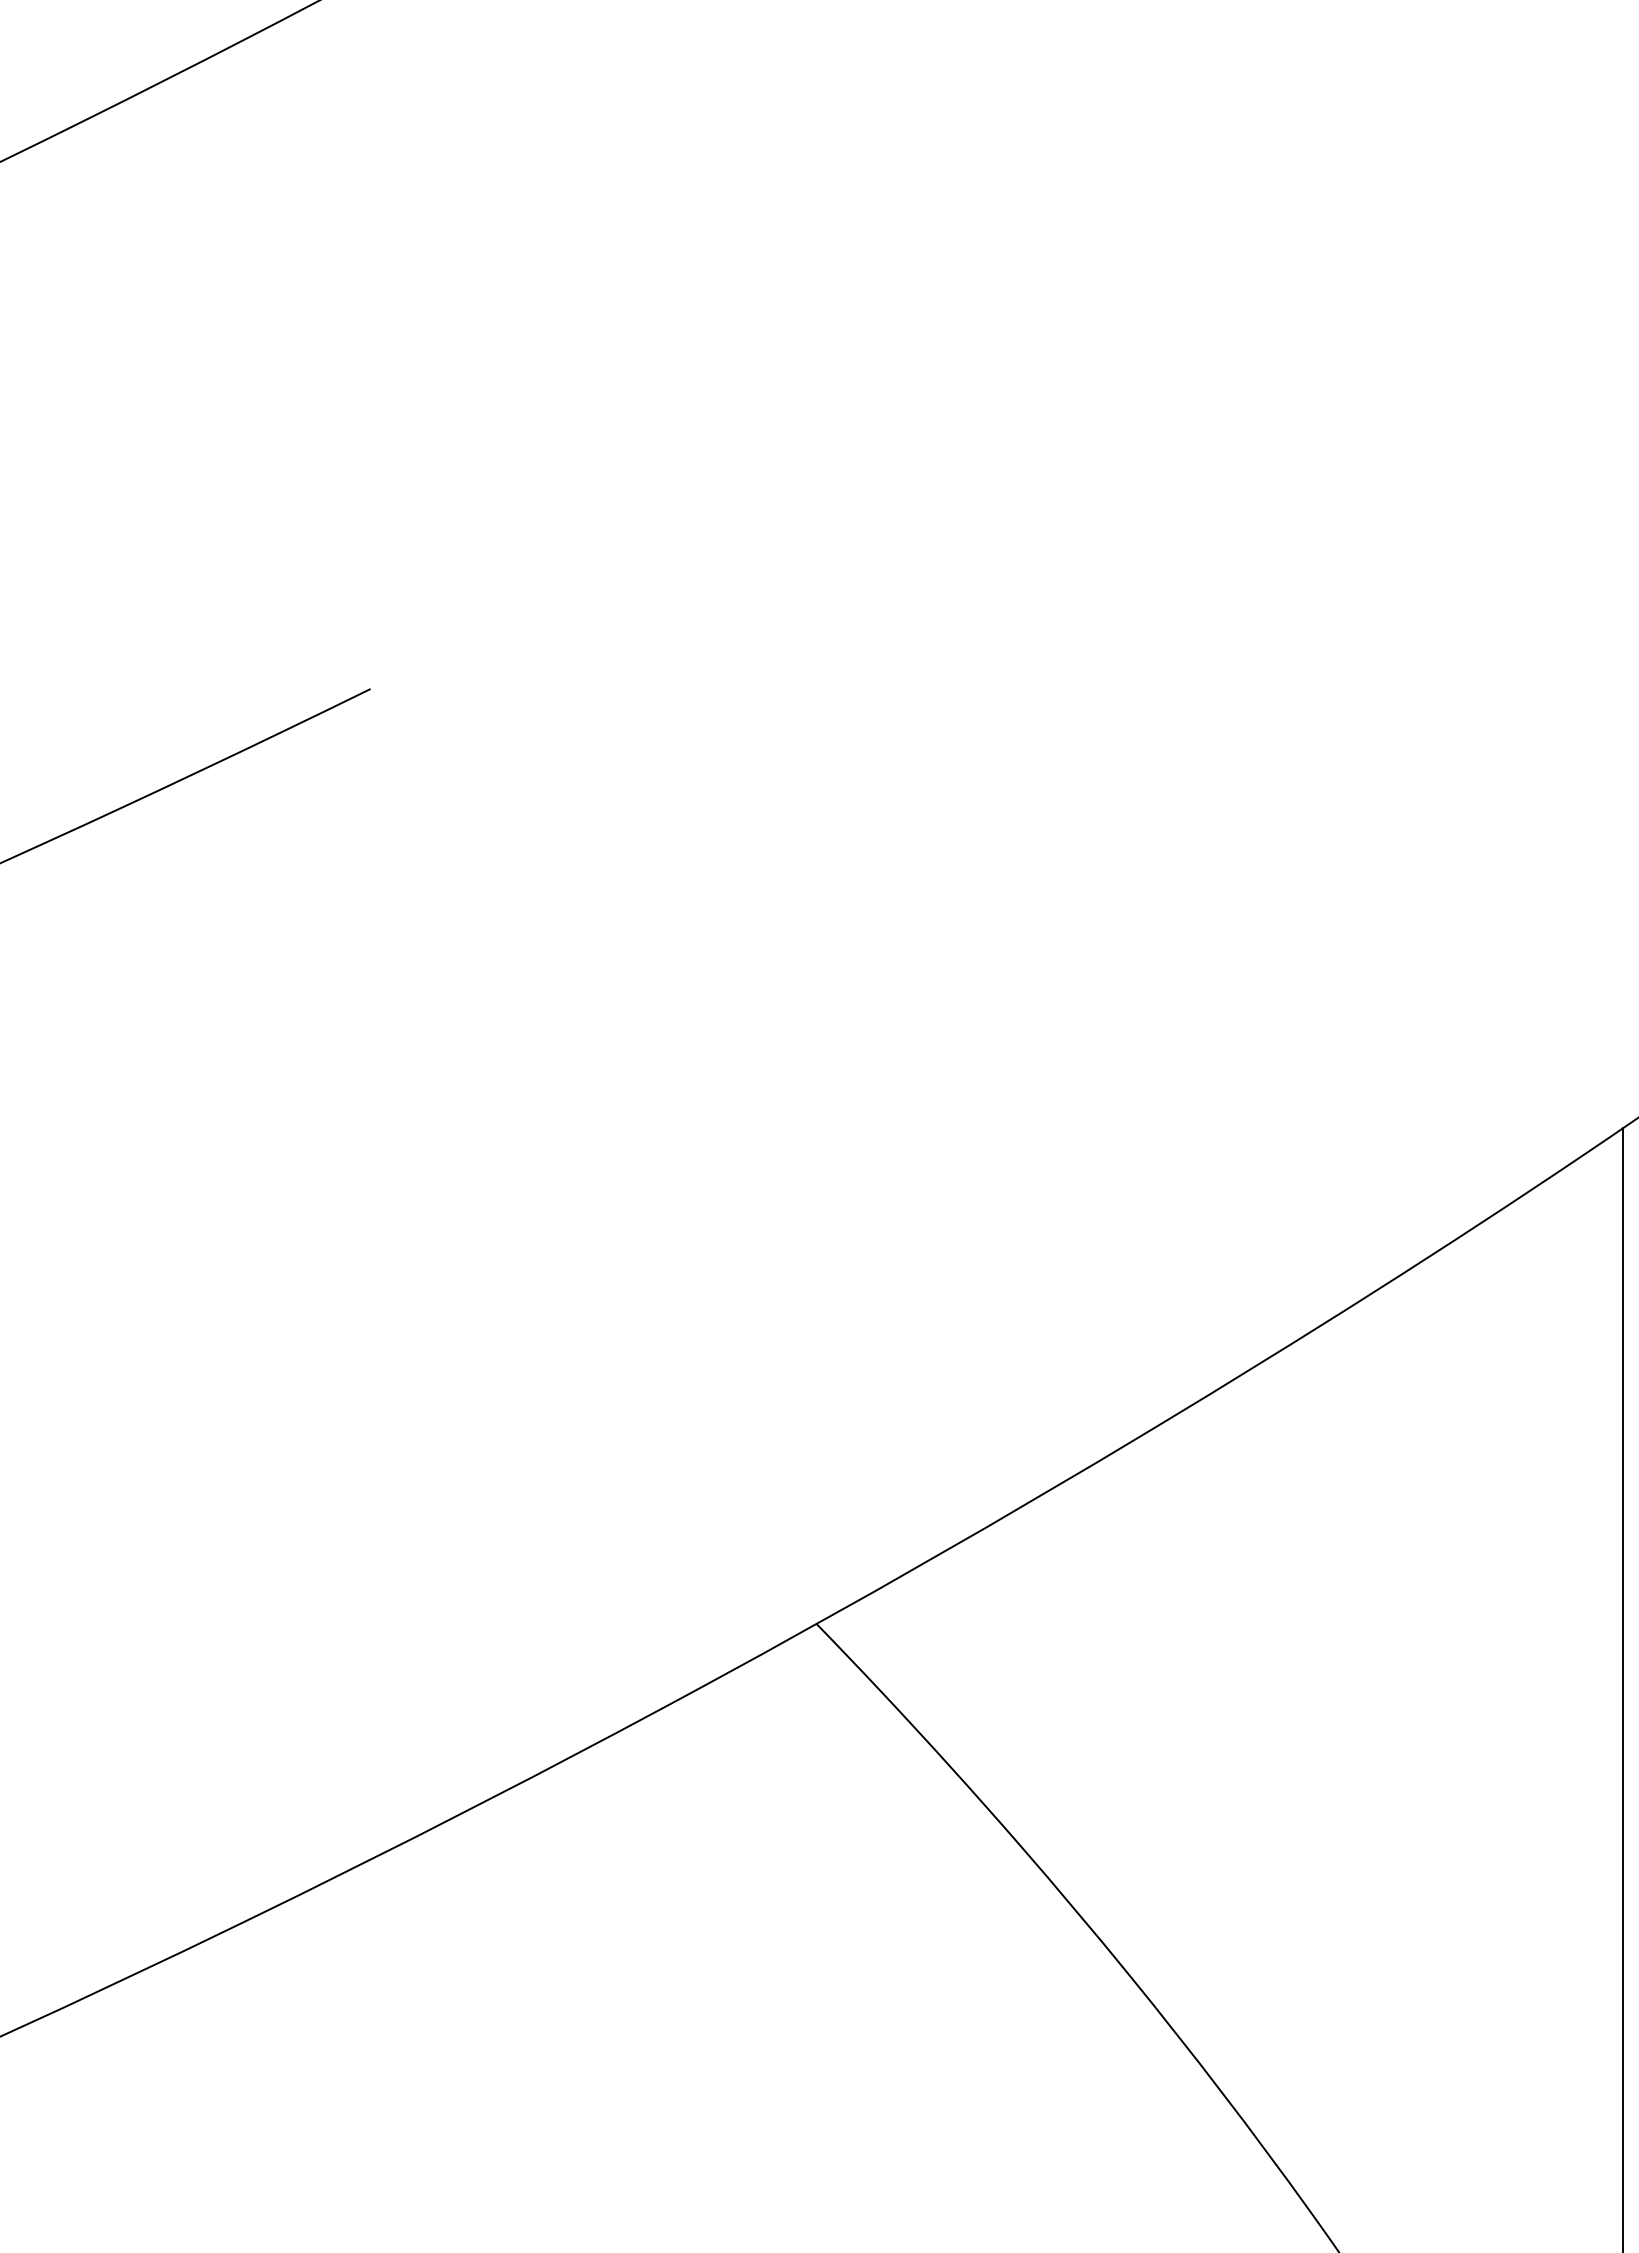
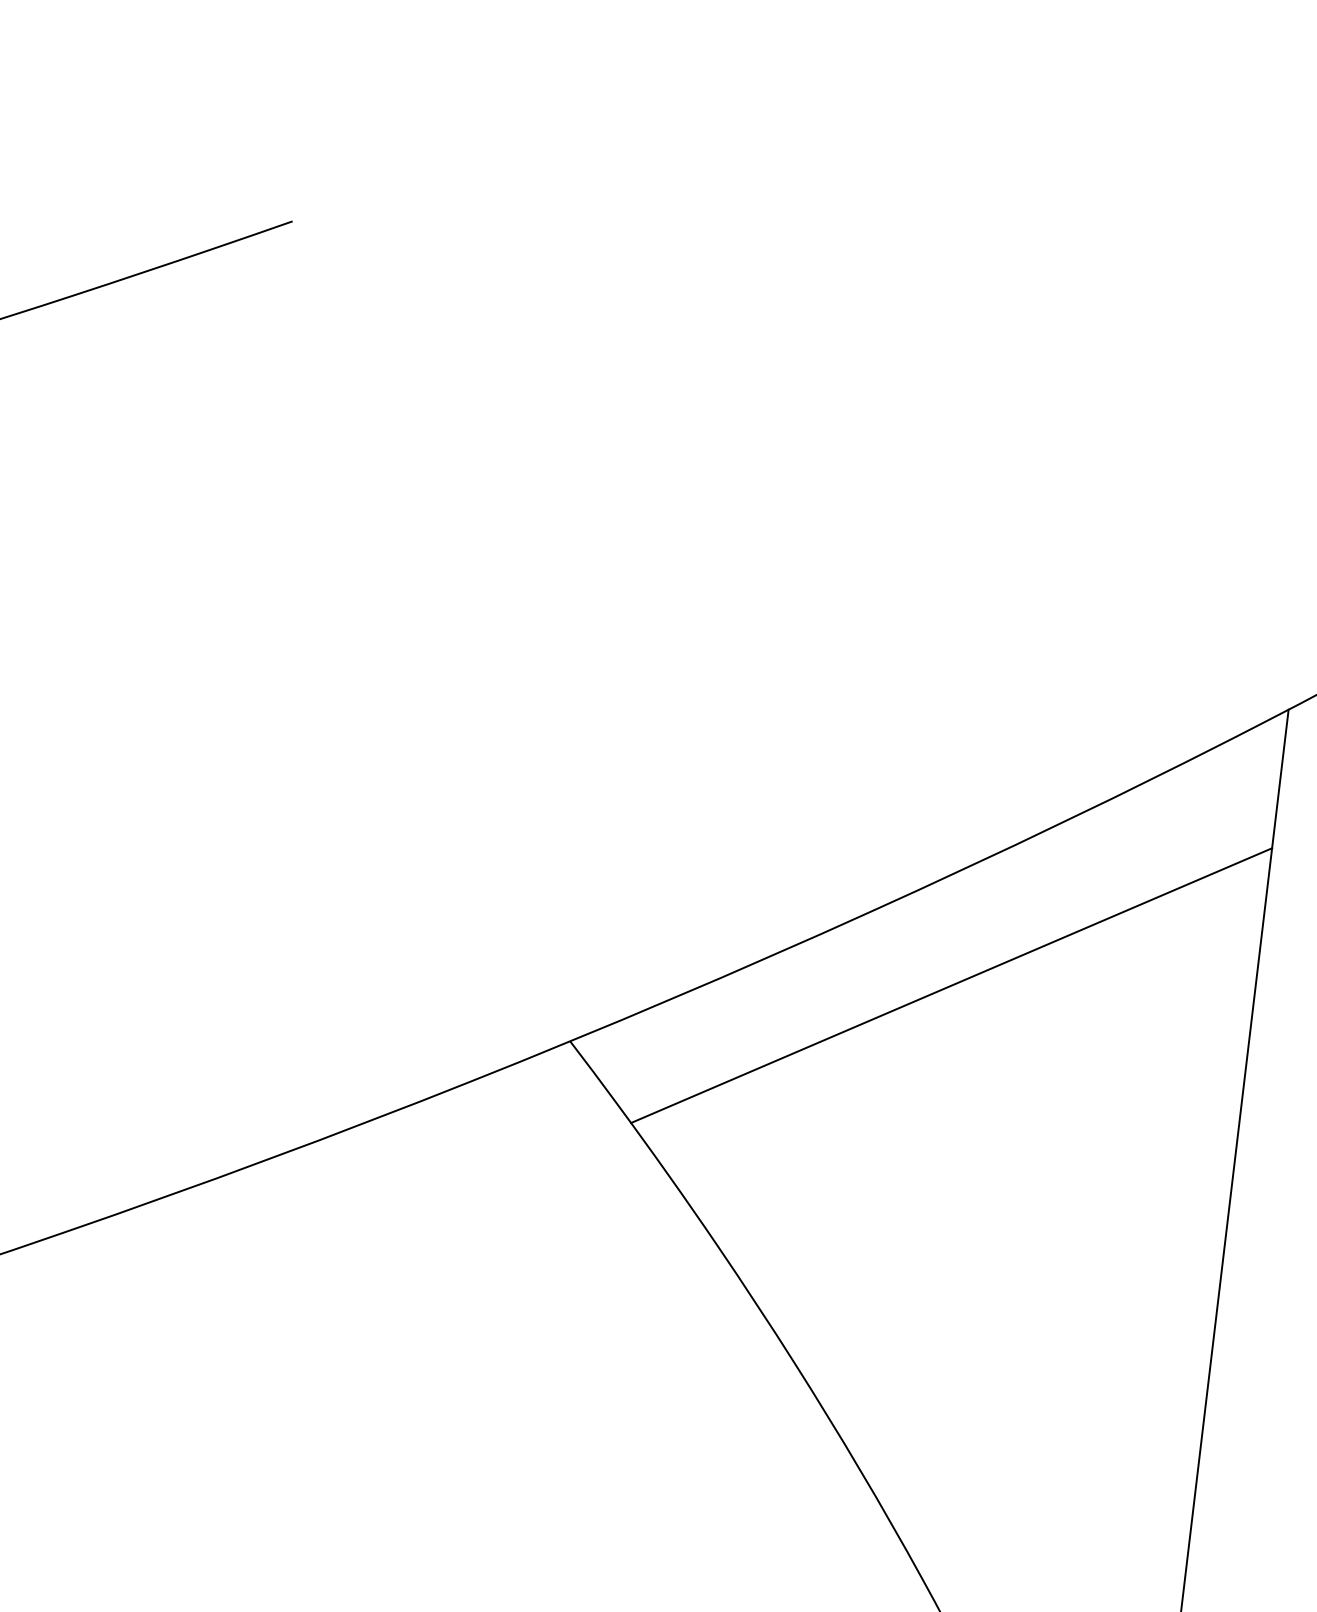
line: (1261, 1503) -> (951, 985), added

